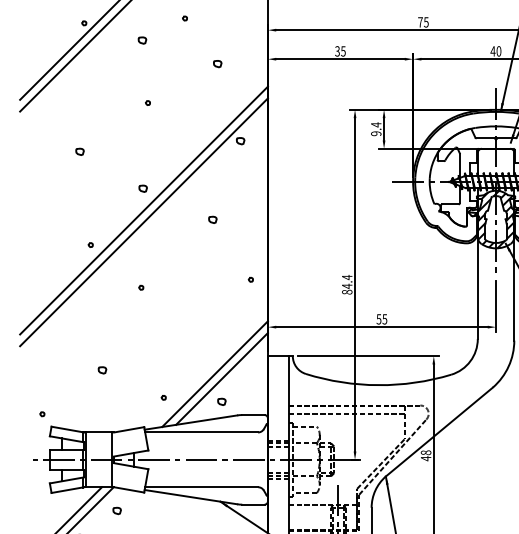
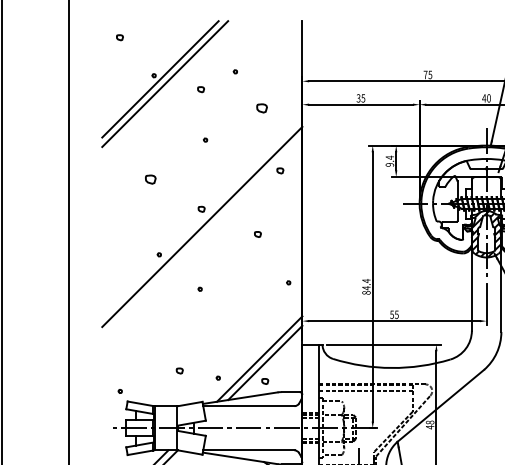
part: (217, 63) -> (261, 108), size x1.6
part: (79, 151) -> (150, 179), size x1.6
line: (144, 222) -> (202, 236), removed
part: (102, 369) -> (179, 370), moved

